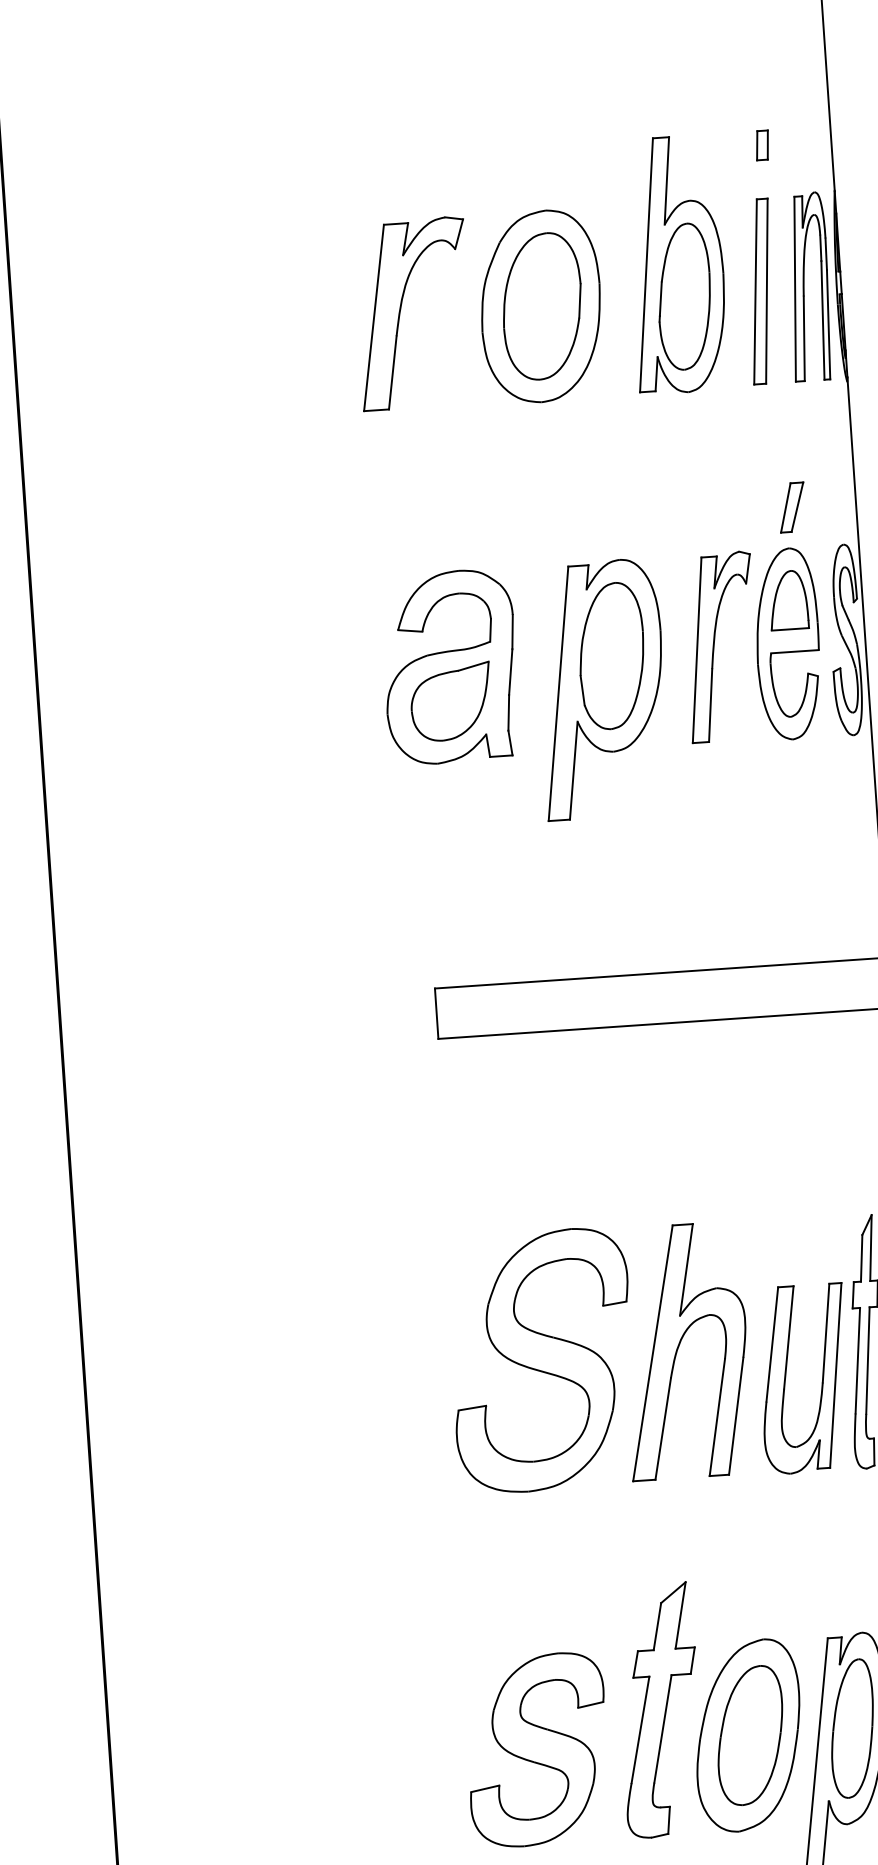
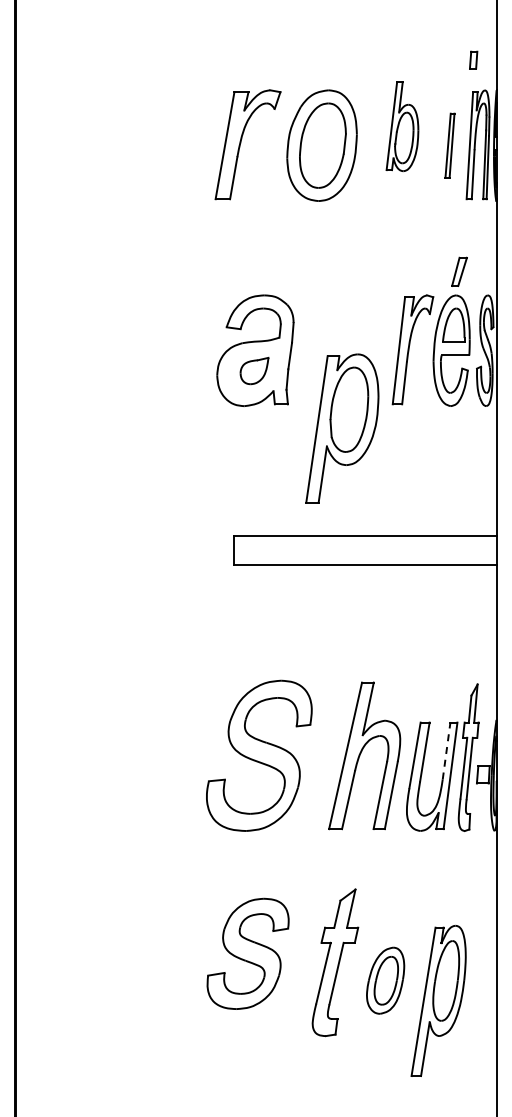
part: (762, 144) -> (473, 59), moved
part: (677, 264) -> (402, 126), size x0.6
part: (760, 291) -> (449, 145), size x0.6
part: (602, 689) -> (342, 428), moved
part: (451, 701) -> (254, 370), size x0.6
line: (825, 1333) -> (446, 751), solid -> dashed
part: (542, 1360) -> (259, 755), moved
part: (747, 1735) -> (385, 980), size x0.6
part: (536, 1749) -> (247, 953), moved

